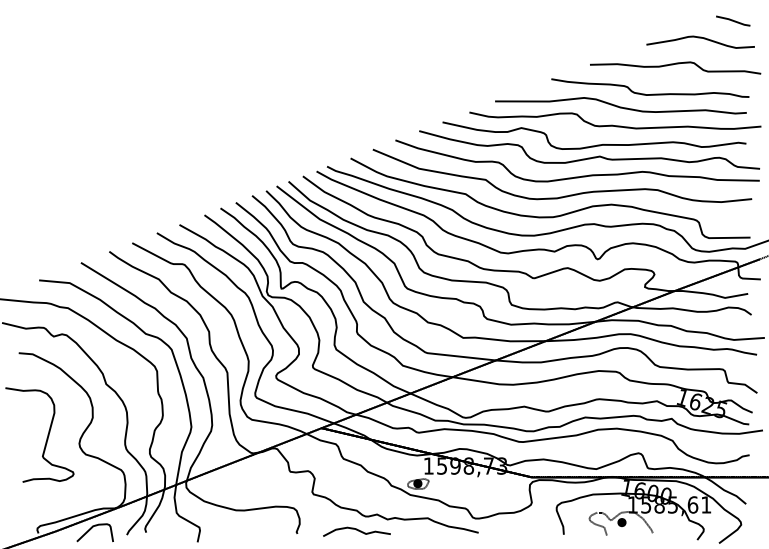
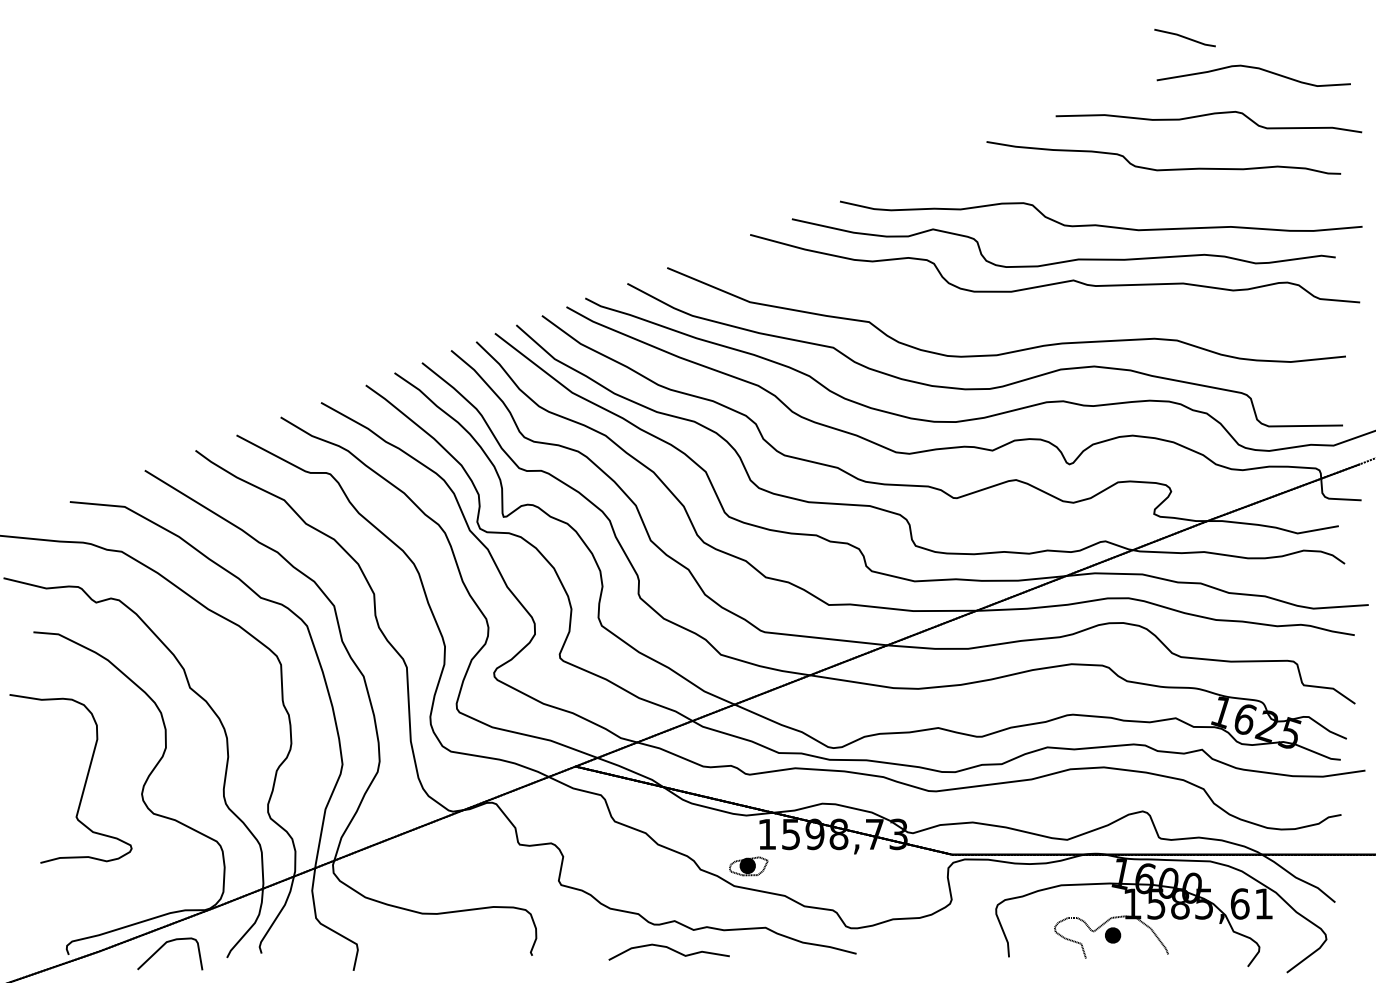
line: (733, 20) -> (1185, 36), moved
part: (620, 105) -> (1110, 189), removed
part: (582, 175) -> (1042, 314), removed
curve: (356, 530) -> (668, 949), moved

